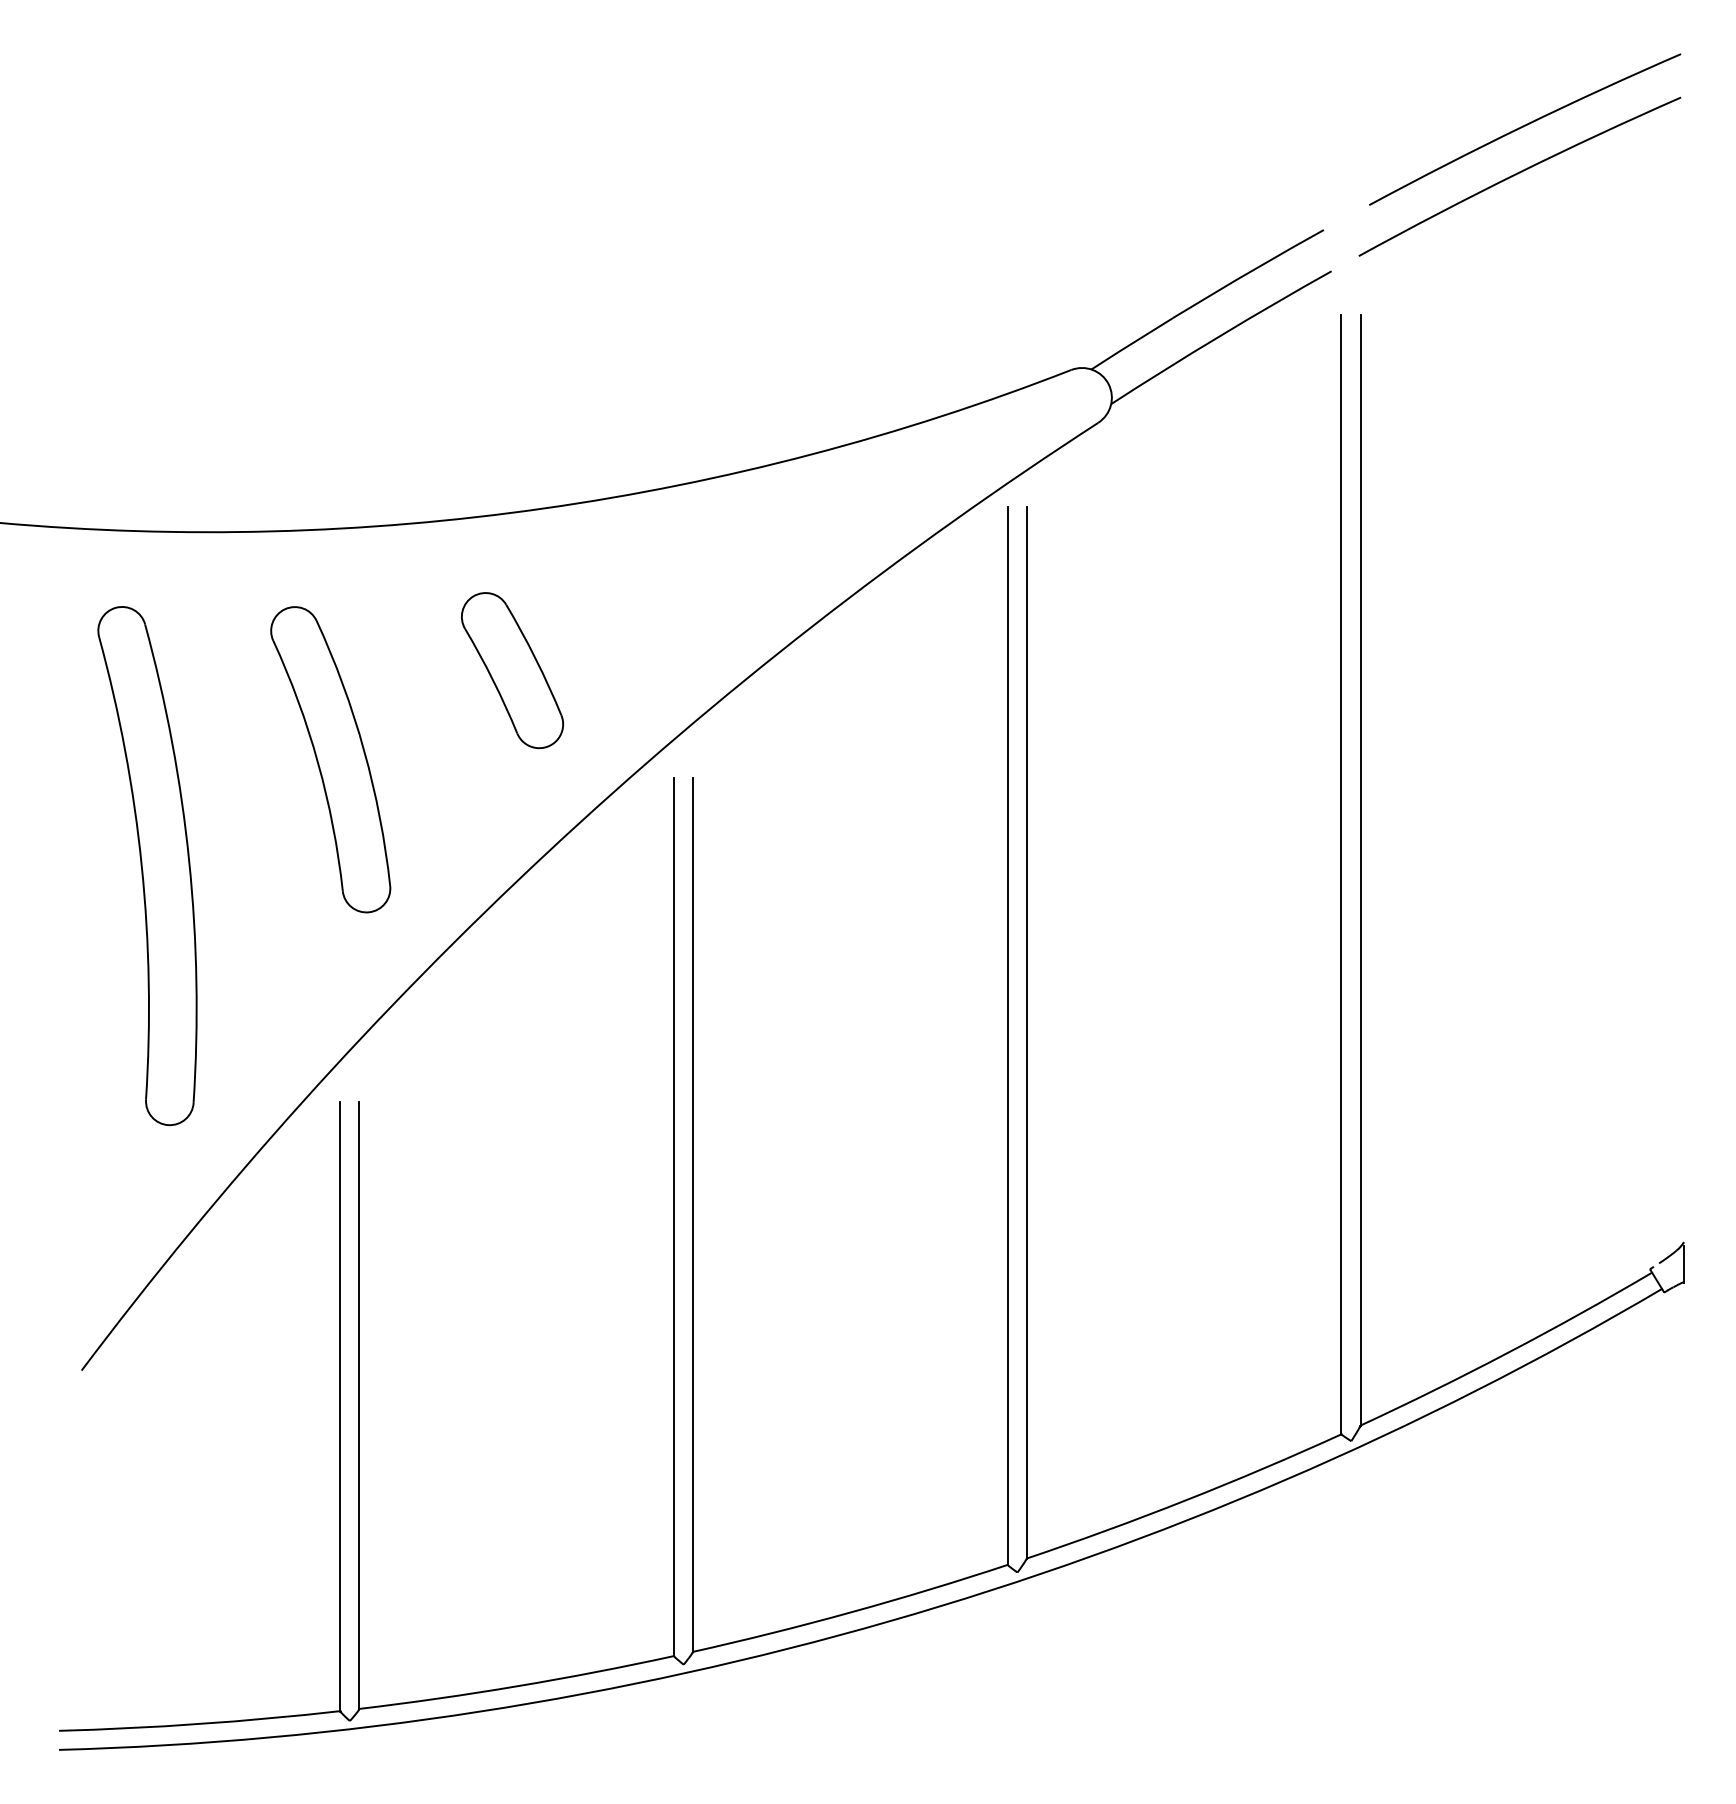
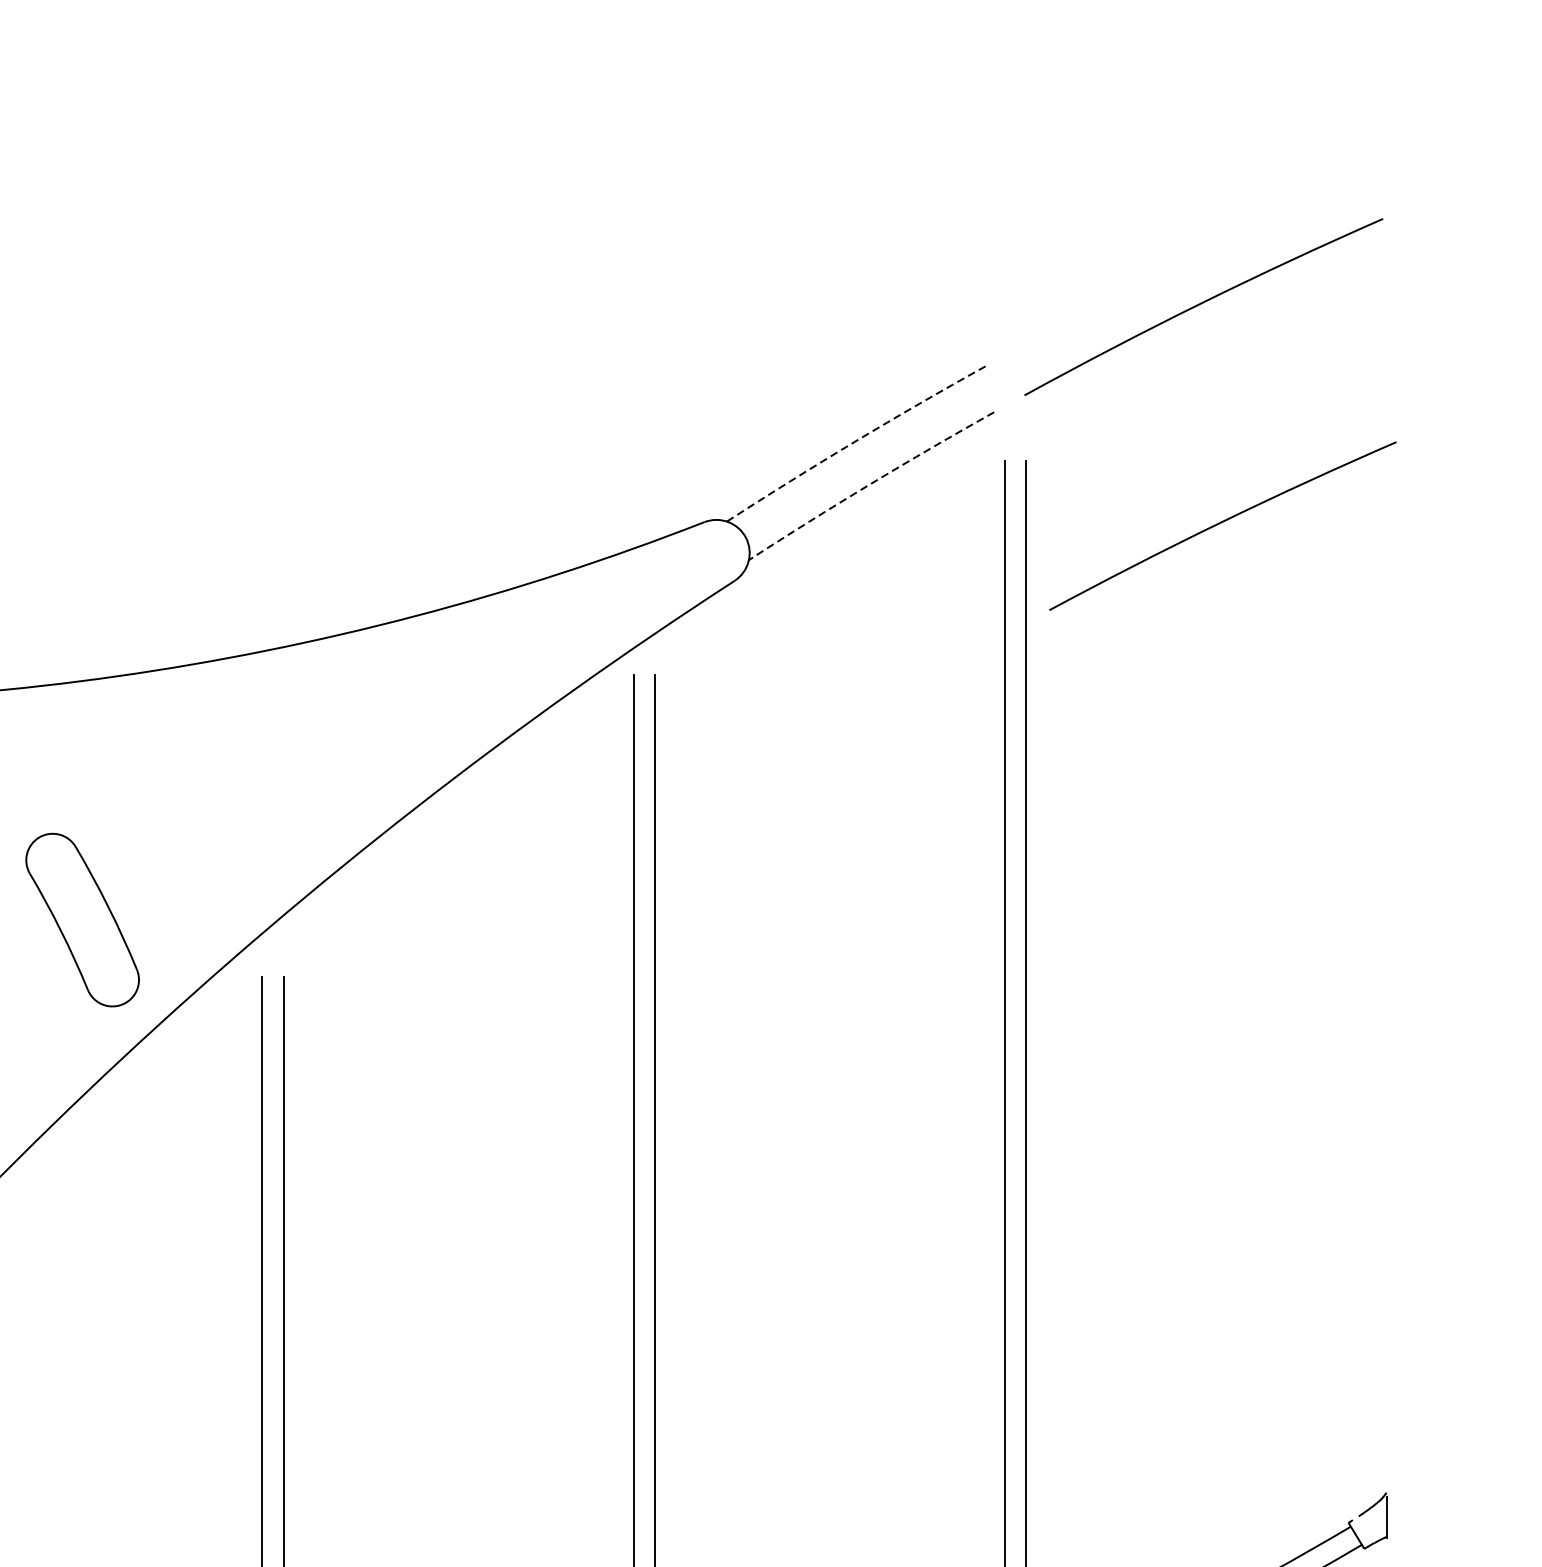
arc: (1523, 127) -> (1221, 523), moved
arc: (1206, 297) -> (854, 441), solid -> dashed
arc: (1220, 335) -> (870, 483), solid -> dashed
part: (512, 670) -> (82, 919), moved

